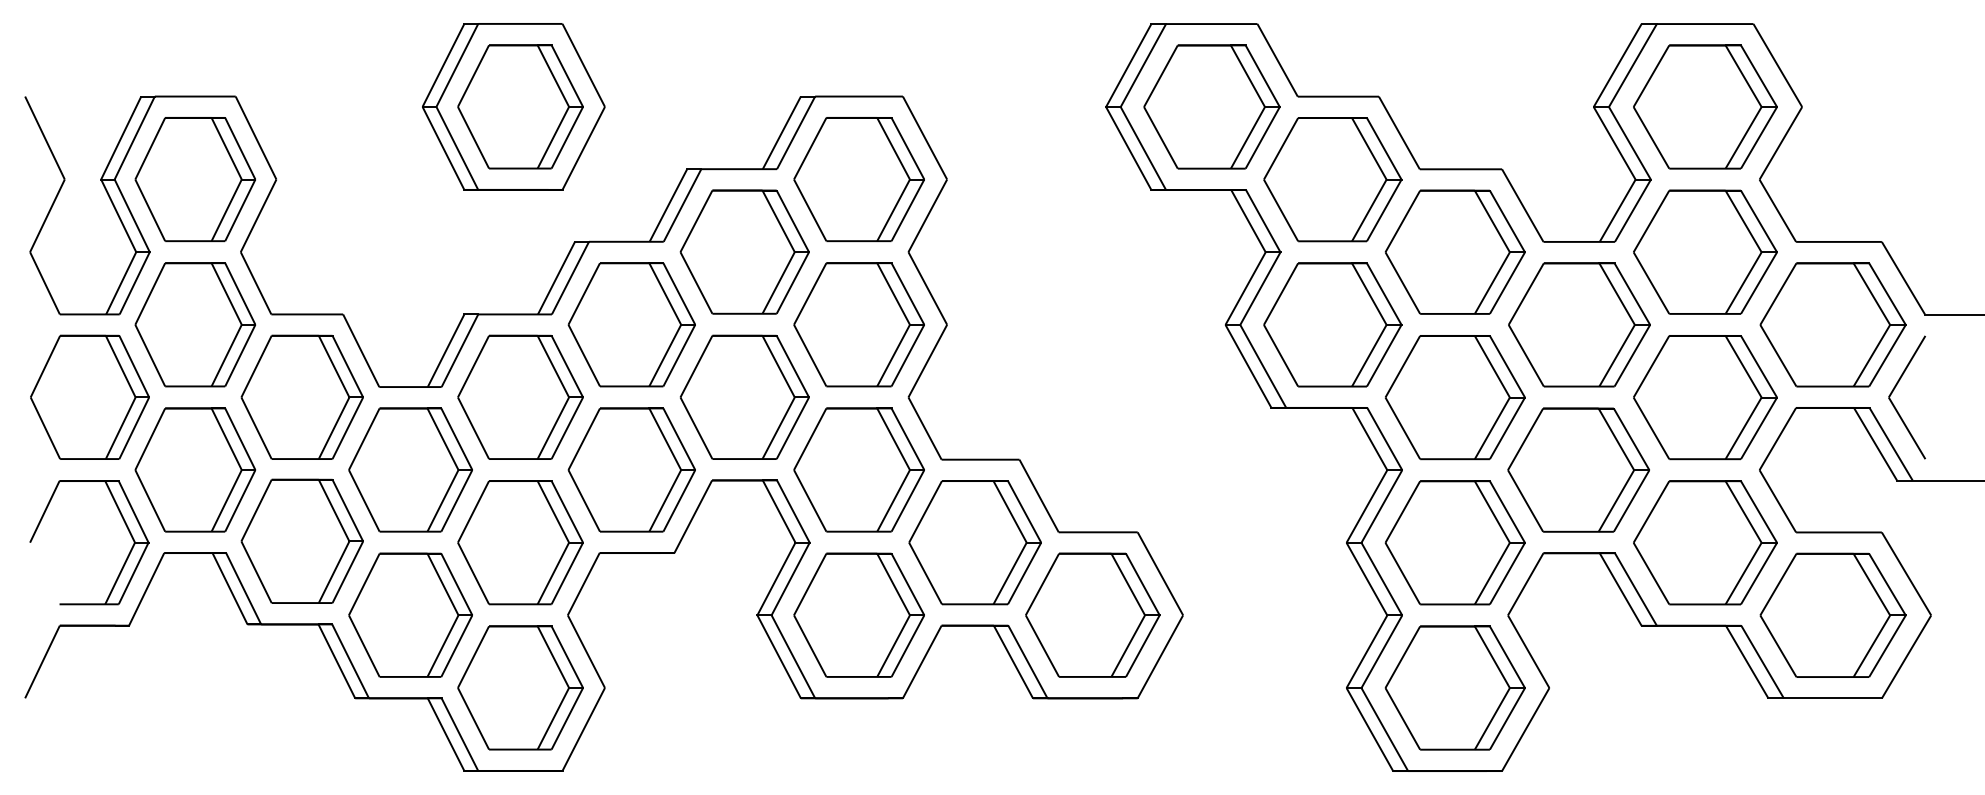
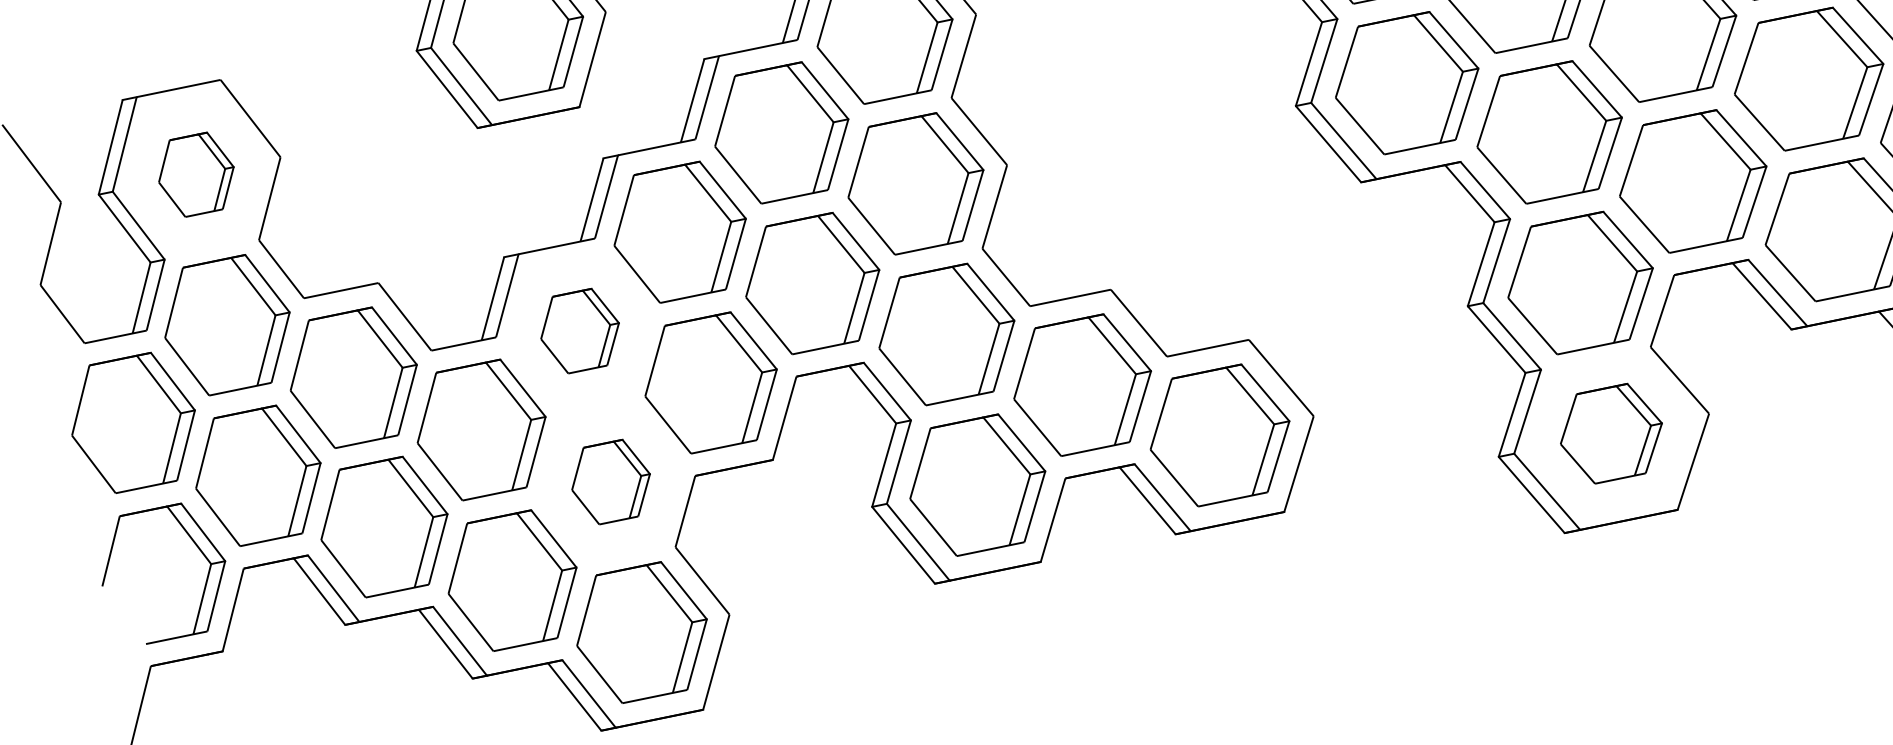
part: (194, 179) -> (195, 174), size x0.6
part: (520, 396) -> (579, 330), size x0.6
part: (520, 542) -> (610, 481), size x0.6
part: (1454, 687) -> (1610, 433), size x0.7

